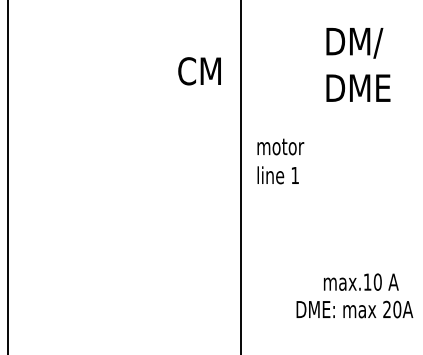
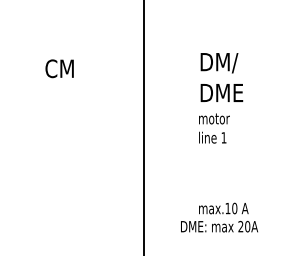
text: (357, 64) -> (221, 77), moved
text: (199, 70) -> (59, 68), moved
text: (280, 161) -> (214, 128), moved

